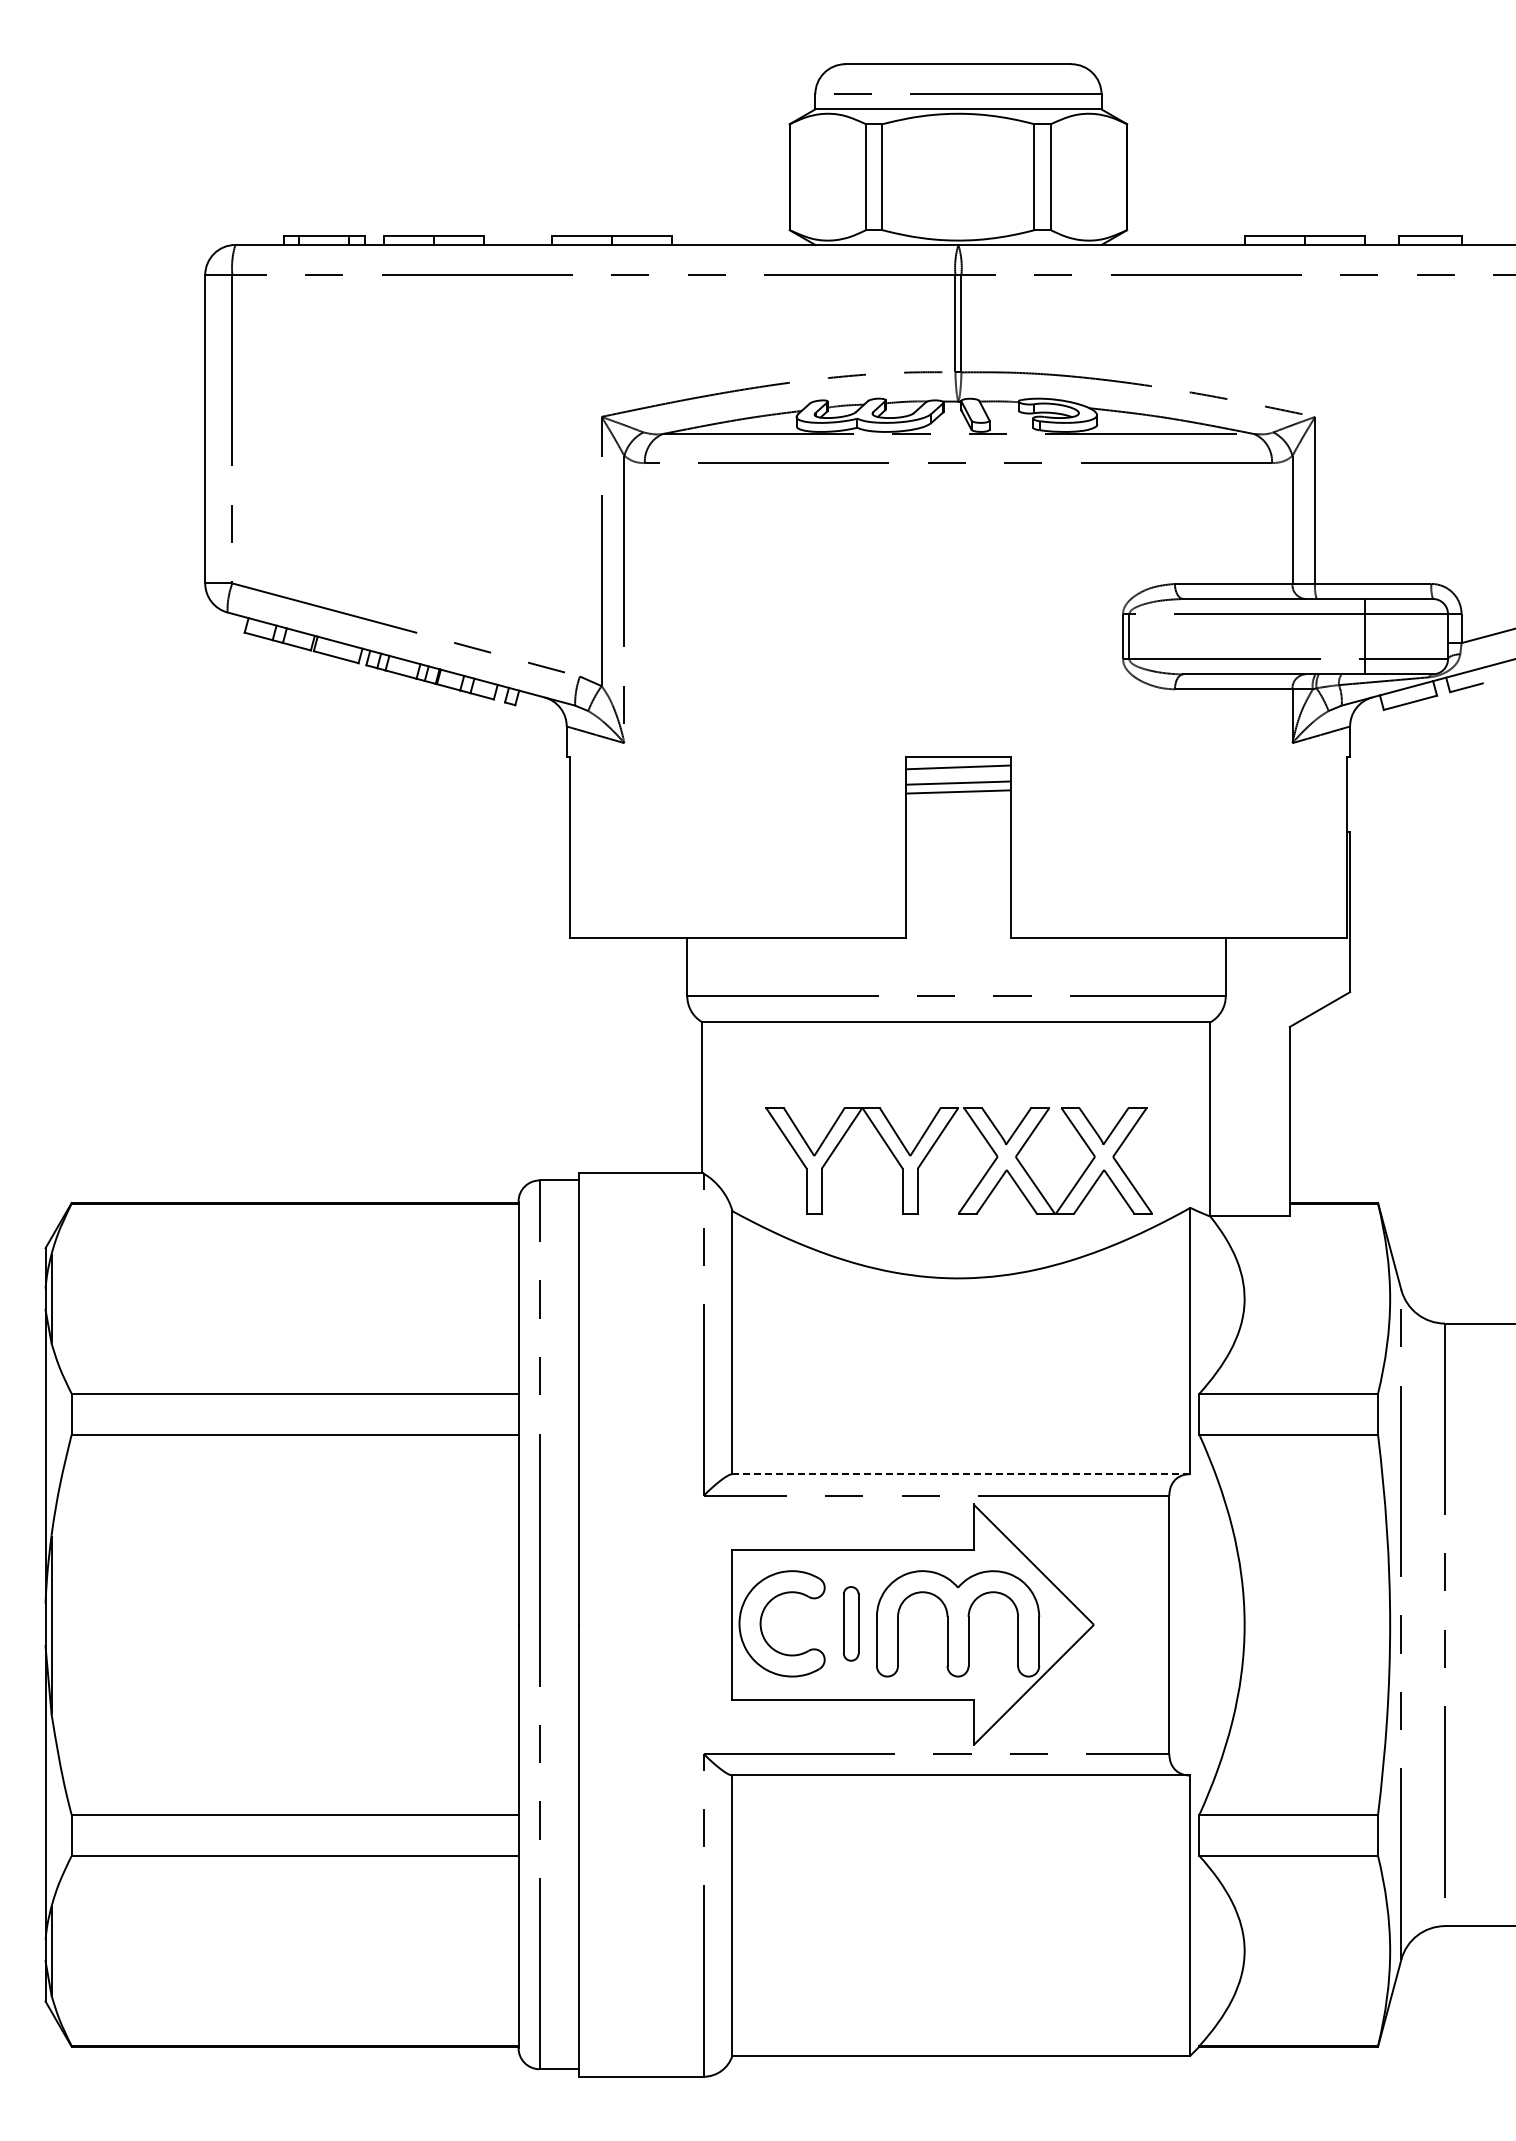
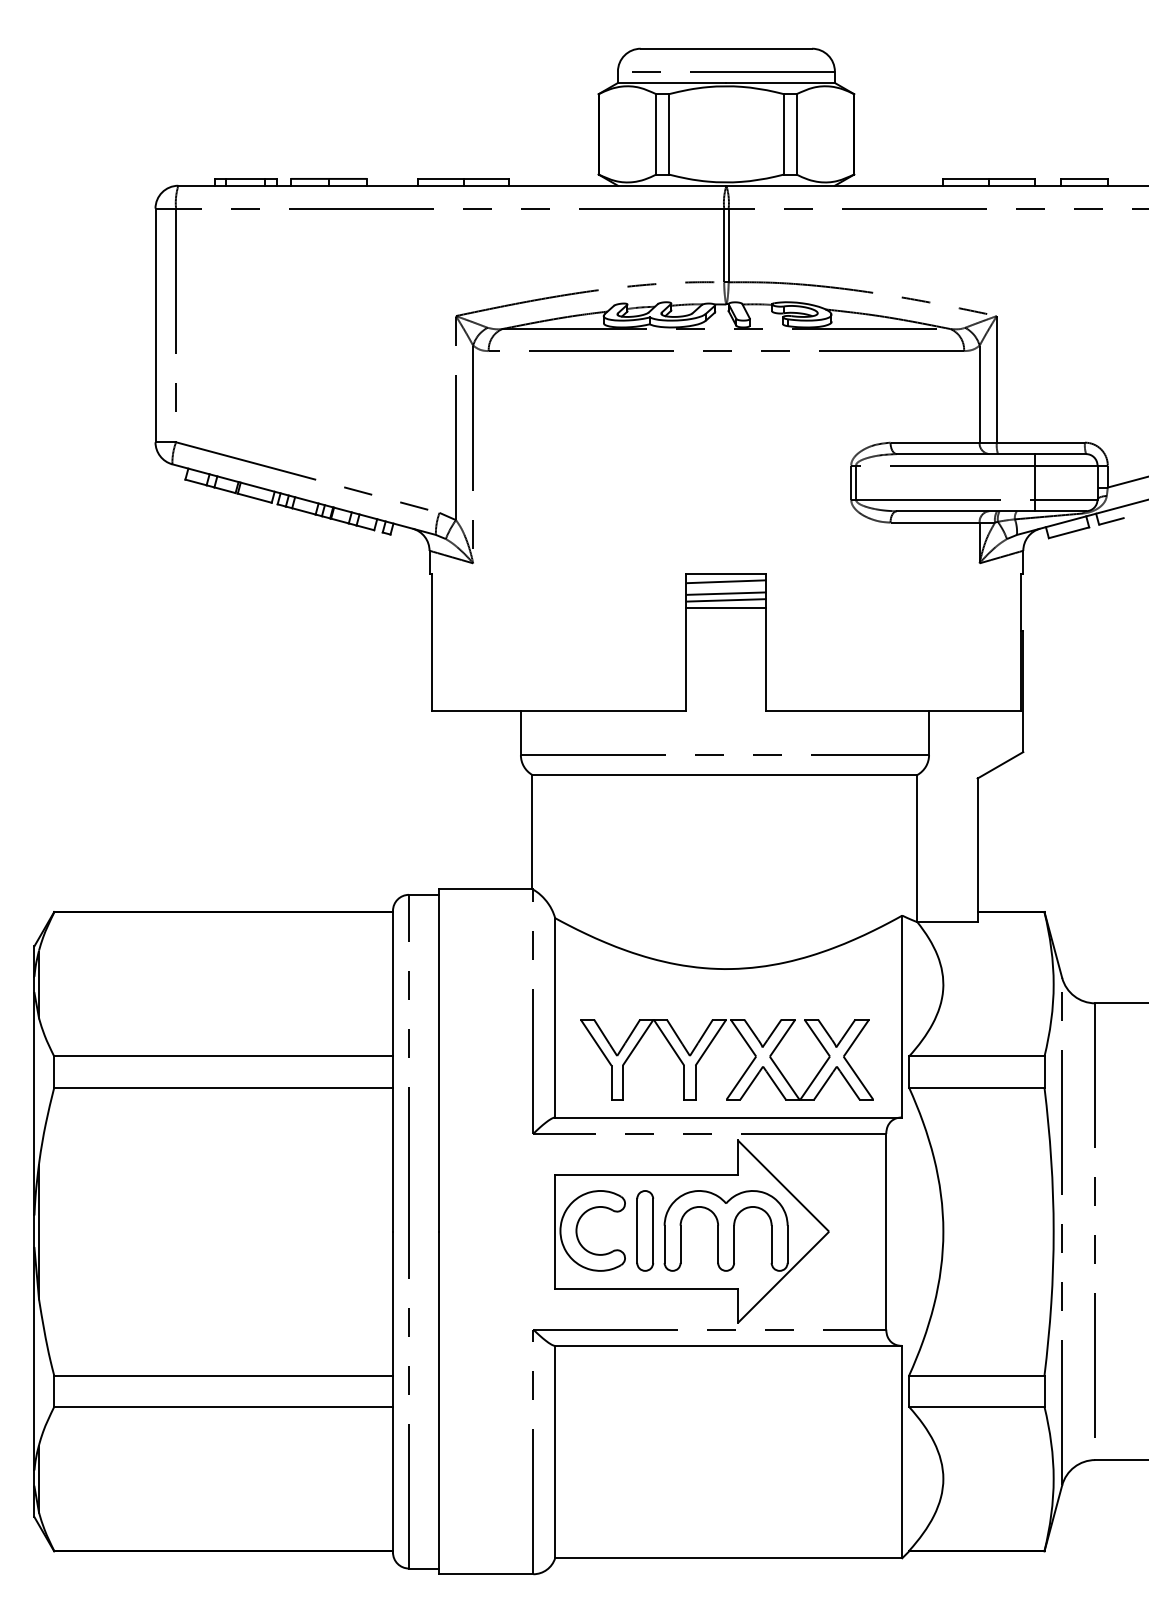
line: (958, 802) -> (726, 608), added
part: (935, 1144) -> (709, 1047), moved
line: (961, 1474) -> (728, 1117), dashed -> solid
part: (850, 1623) -> (644, 1230), size x1.43

